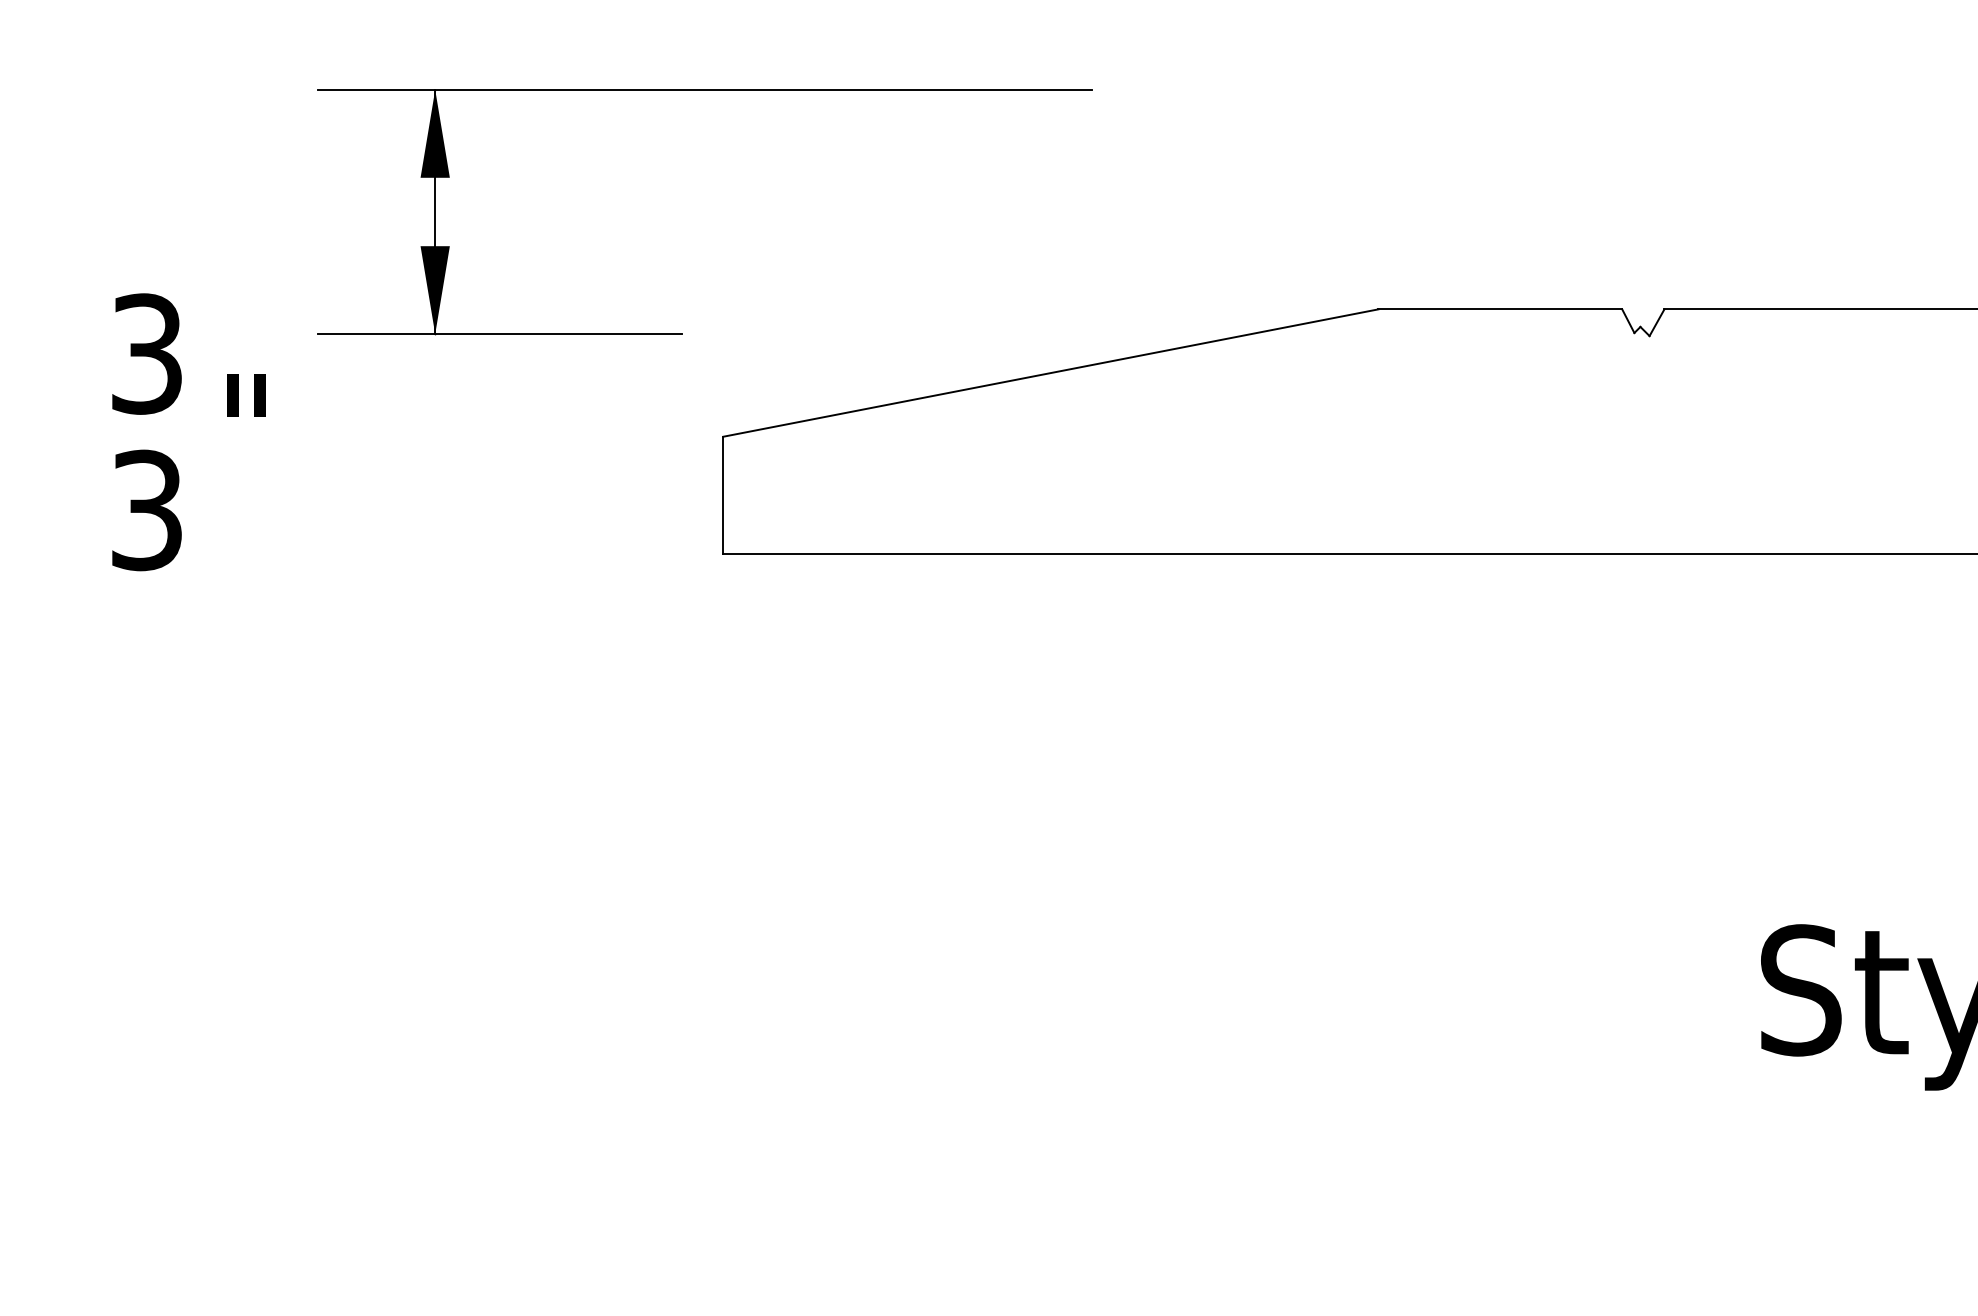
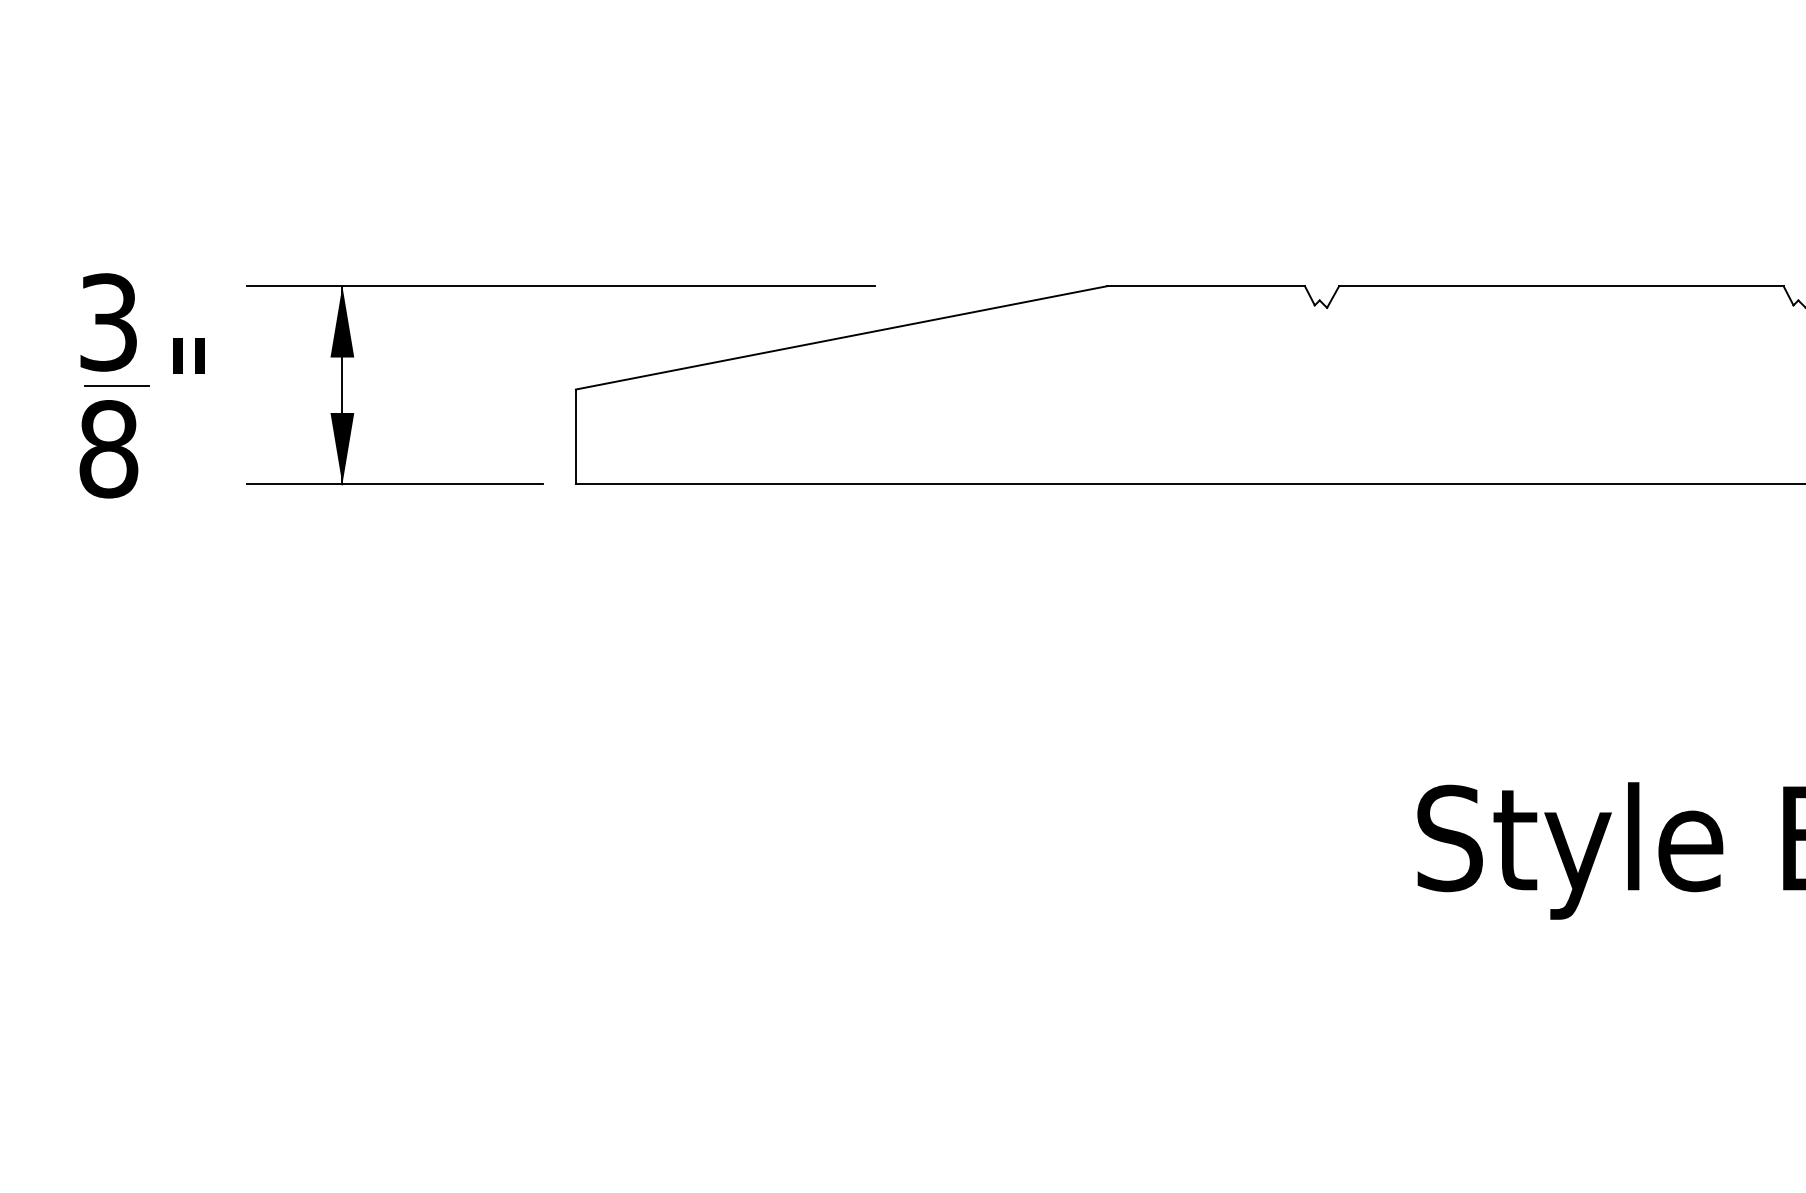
part: (704, 90) -> (560, 286), moved
line: (156, 431) -> (116, 385), added
text: (146, 510) -> (108, 449), 3 -> 8

